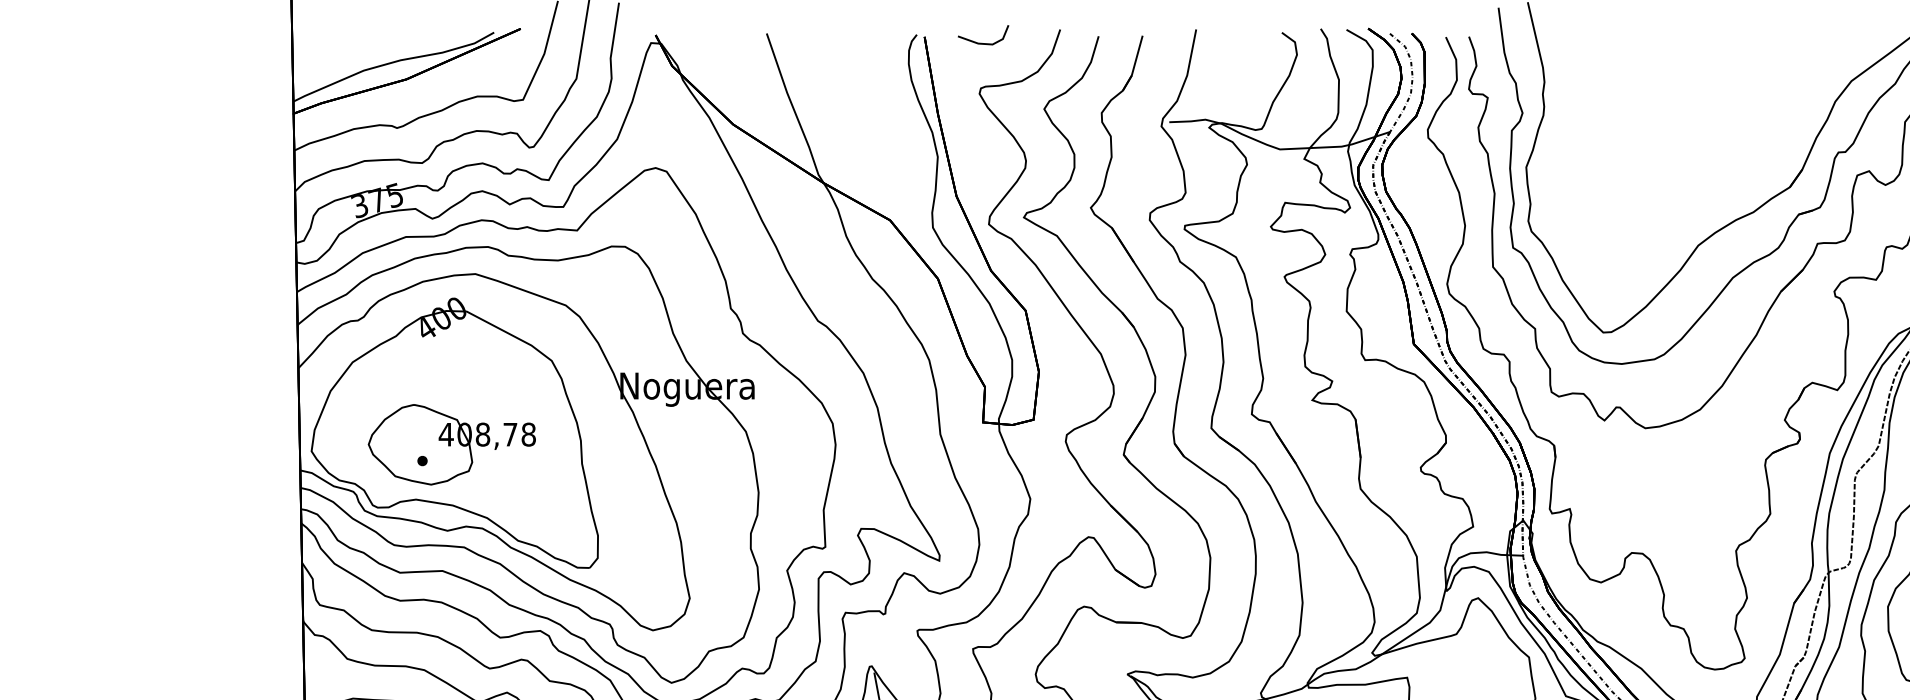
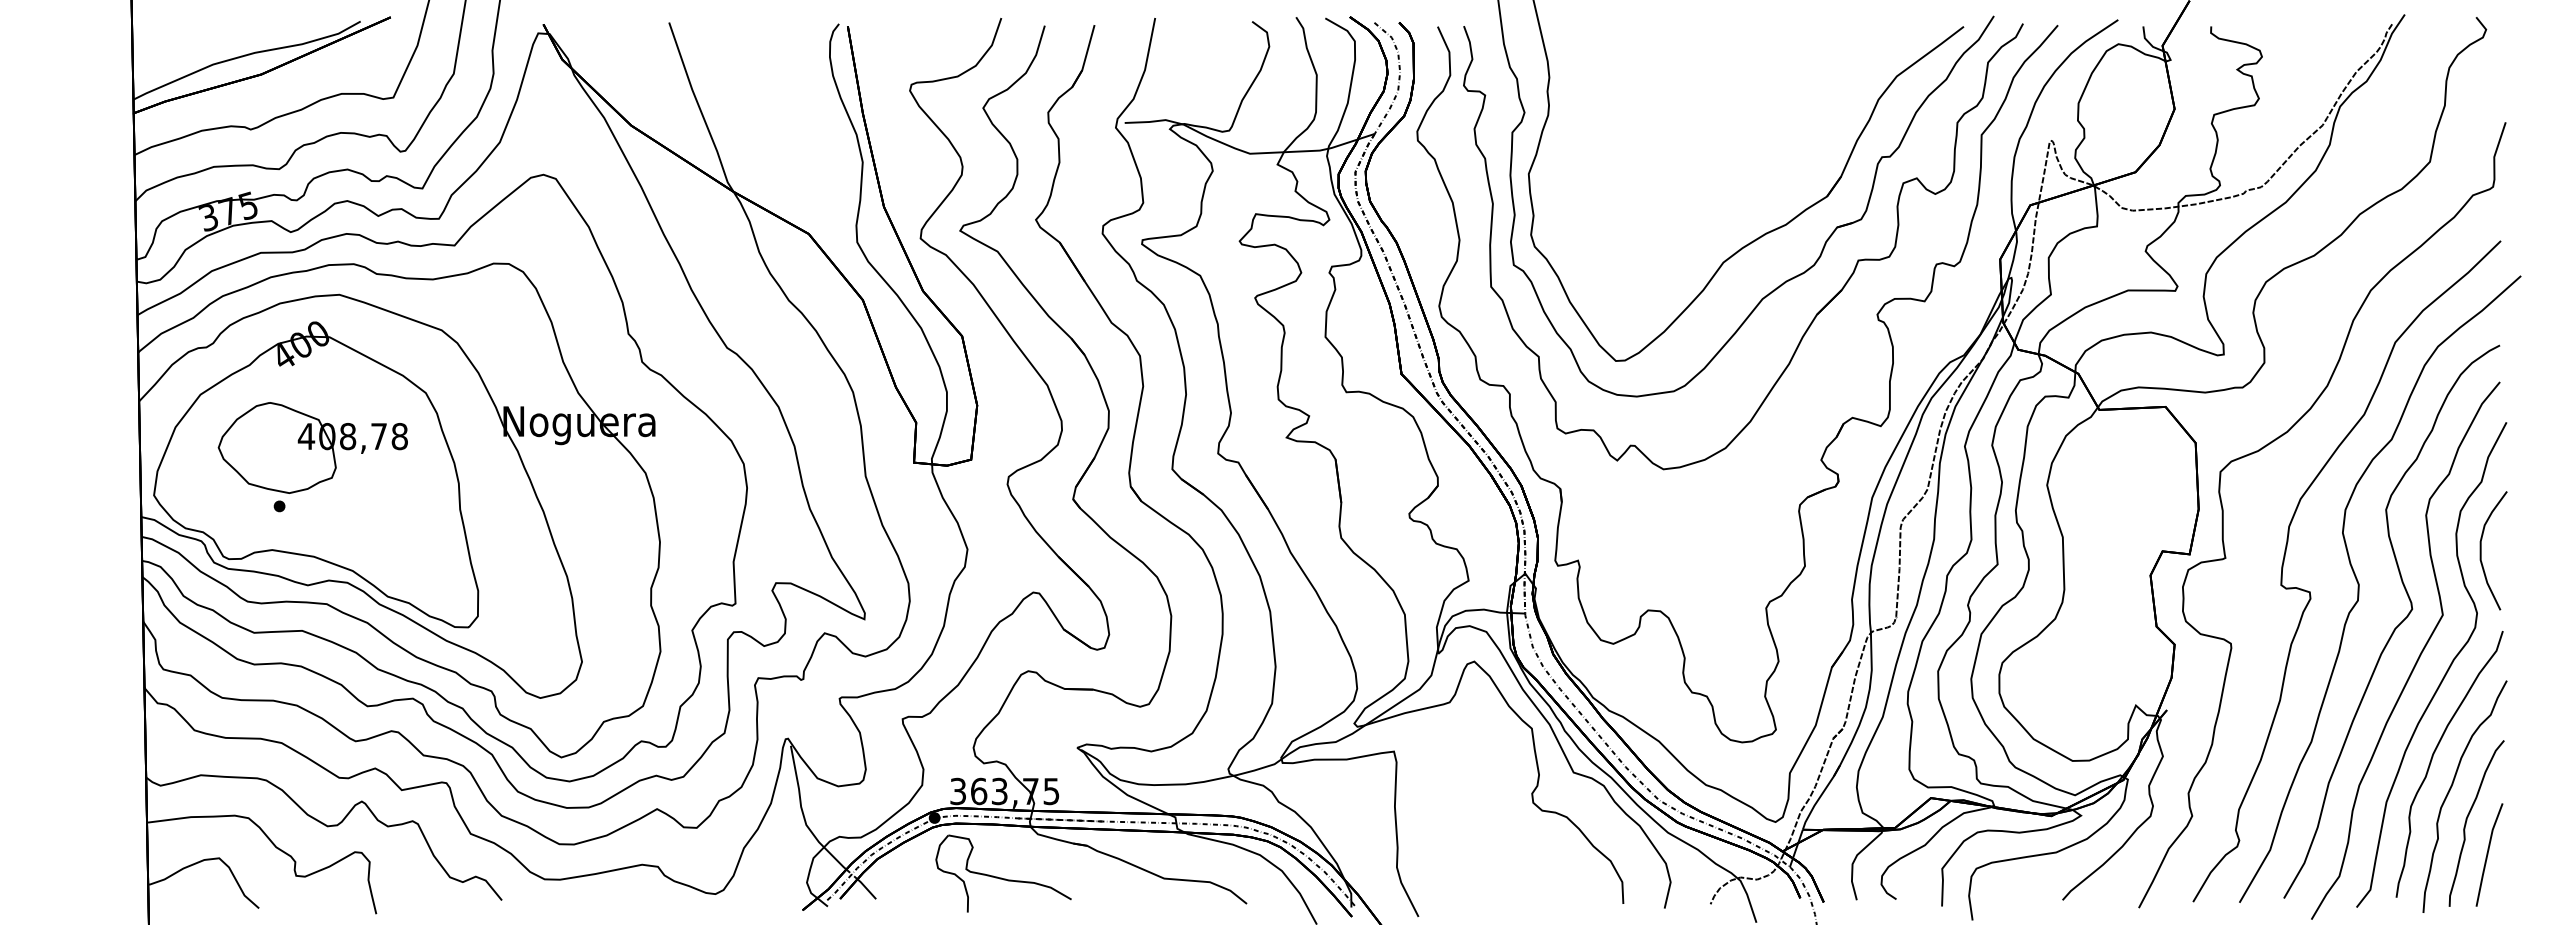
line: (983, 43) -> (914, 33), removed
part: (451, 444) -> (312, 447), moved

